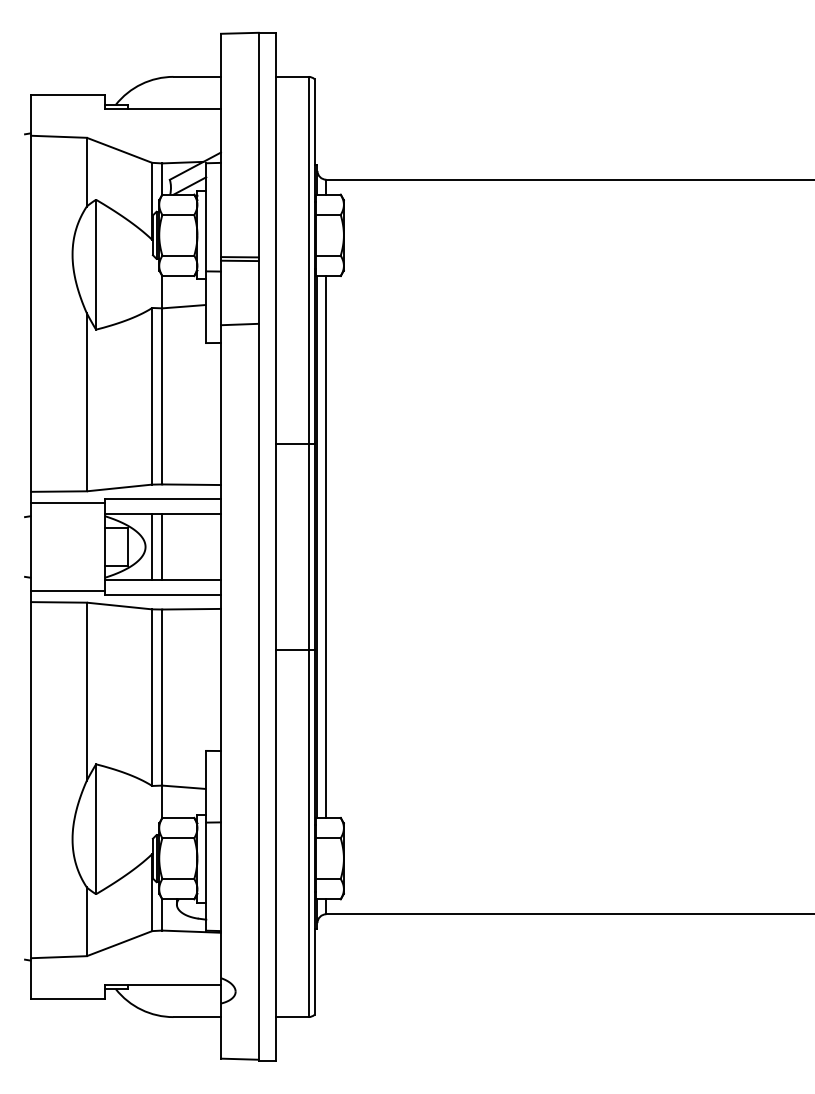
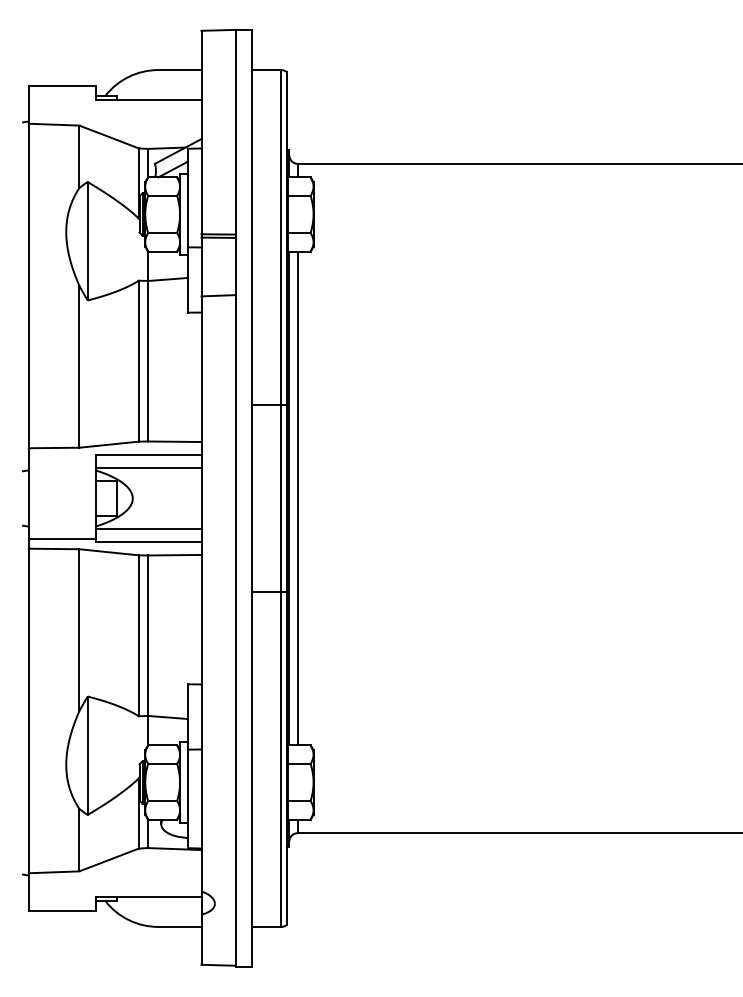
line: (67, 503) -> (61, 458), removed
line: (151, 547) -> (138, 498), removed
line: (161, 547) -> (147, 498), removed

